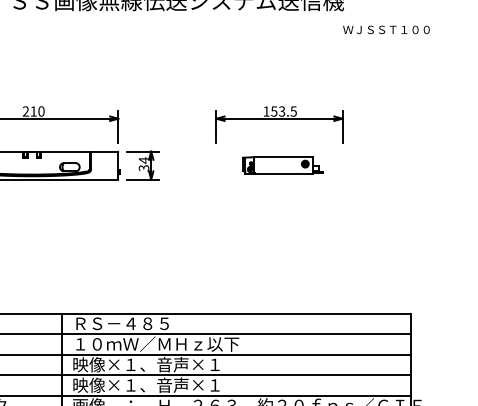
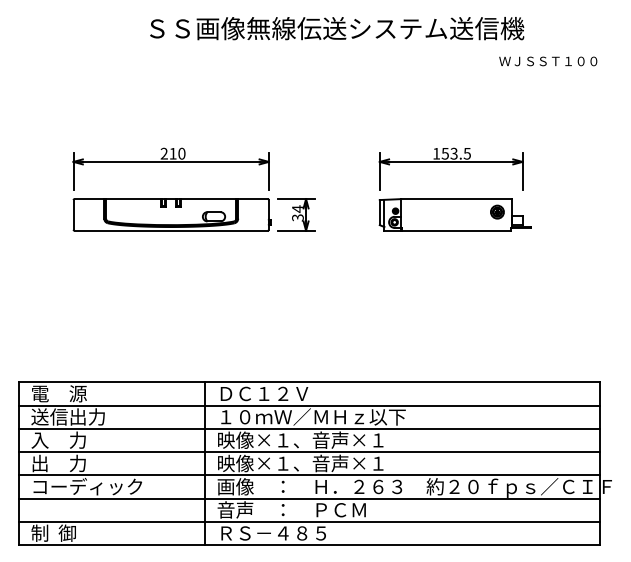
text: (386, 29) -> (548, 61), moved
part: (282, 165) -> (454, 214), size x1.67
text: (121, 323) -> (272, 393), ＲＳ－４８５ -> ＤＣ１２Ｖ

